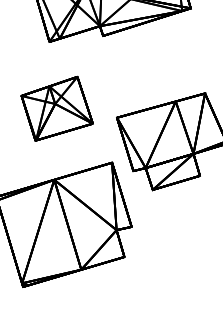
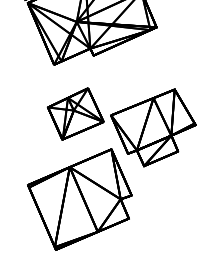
part: (56, 108) -> (75, 113), moved

